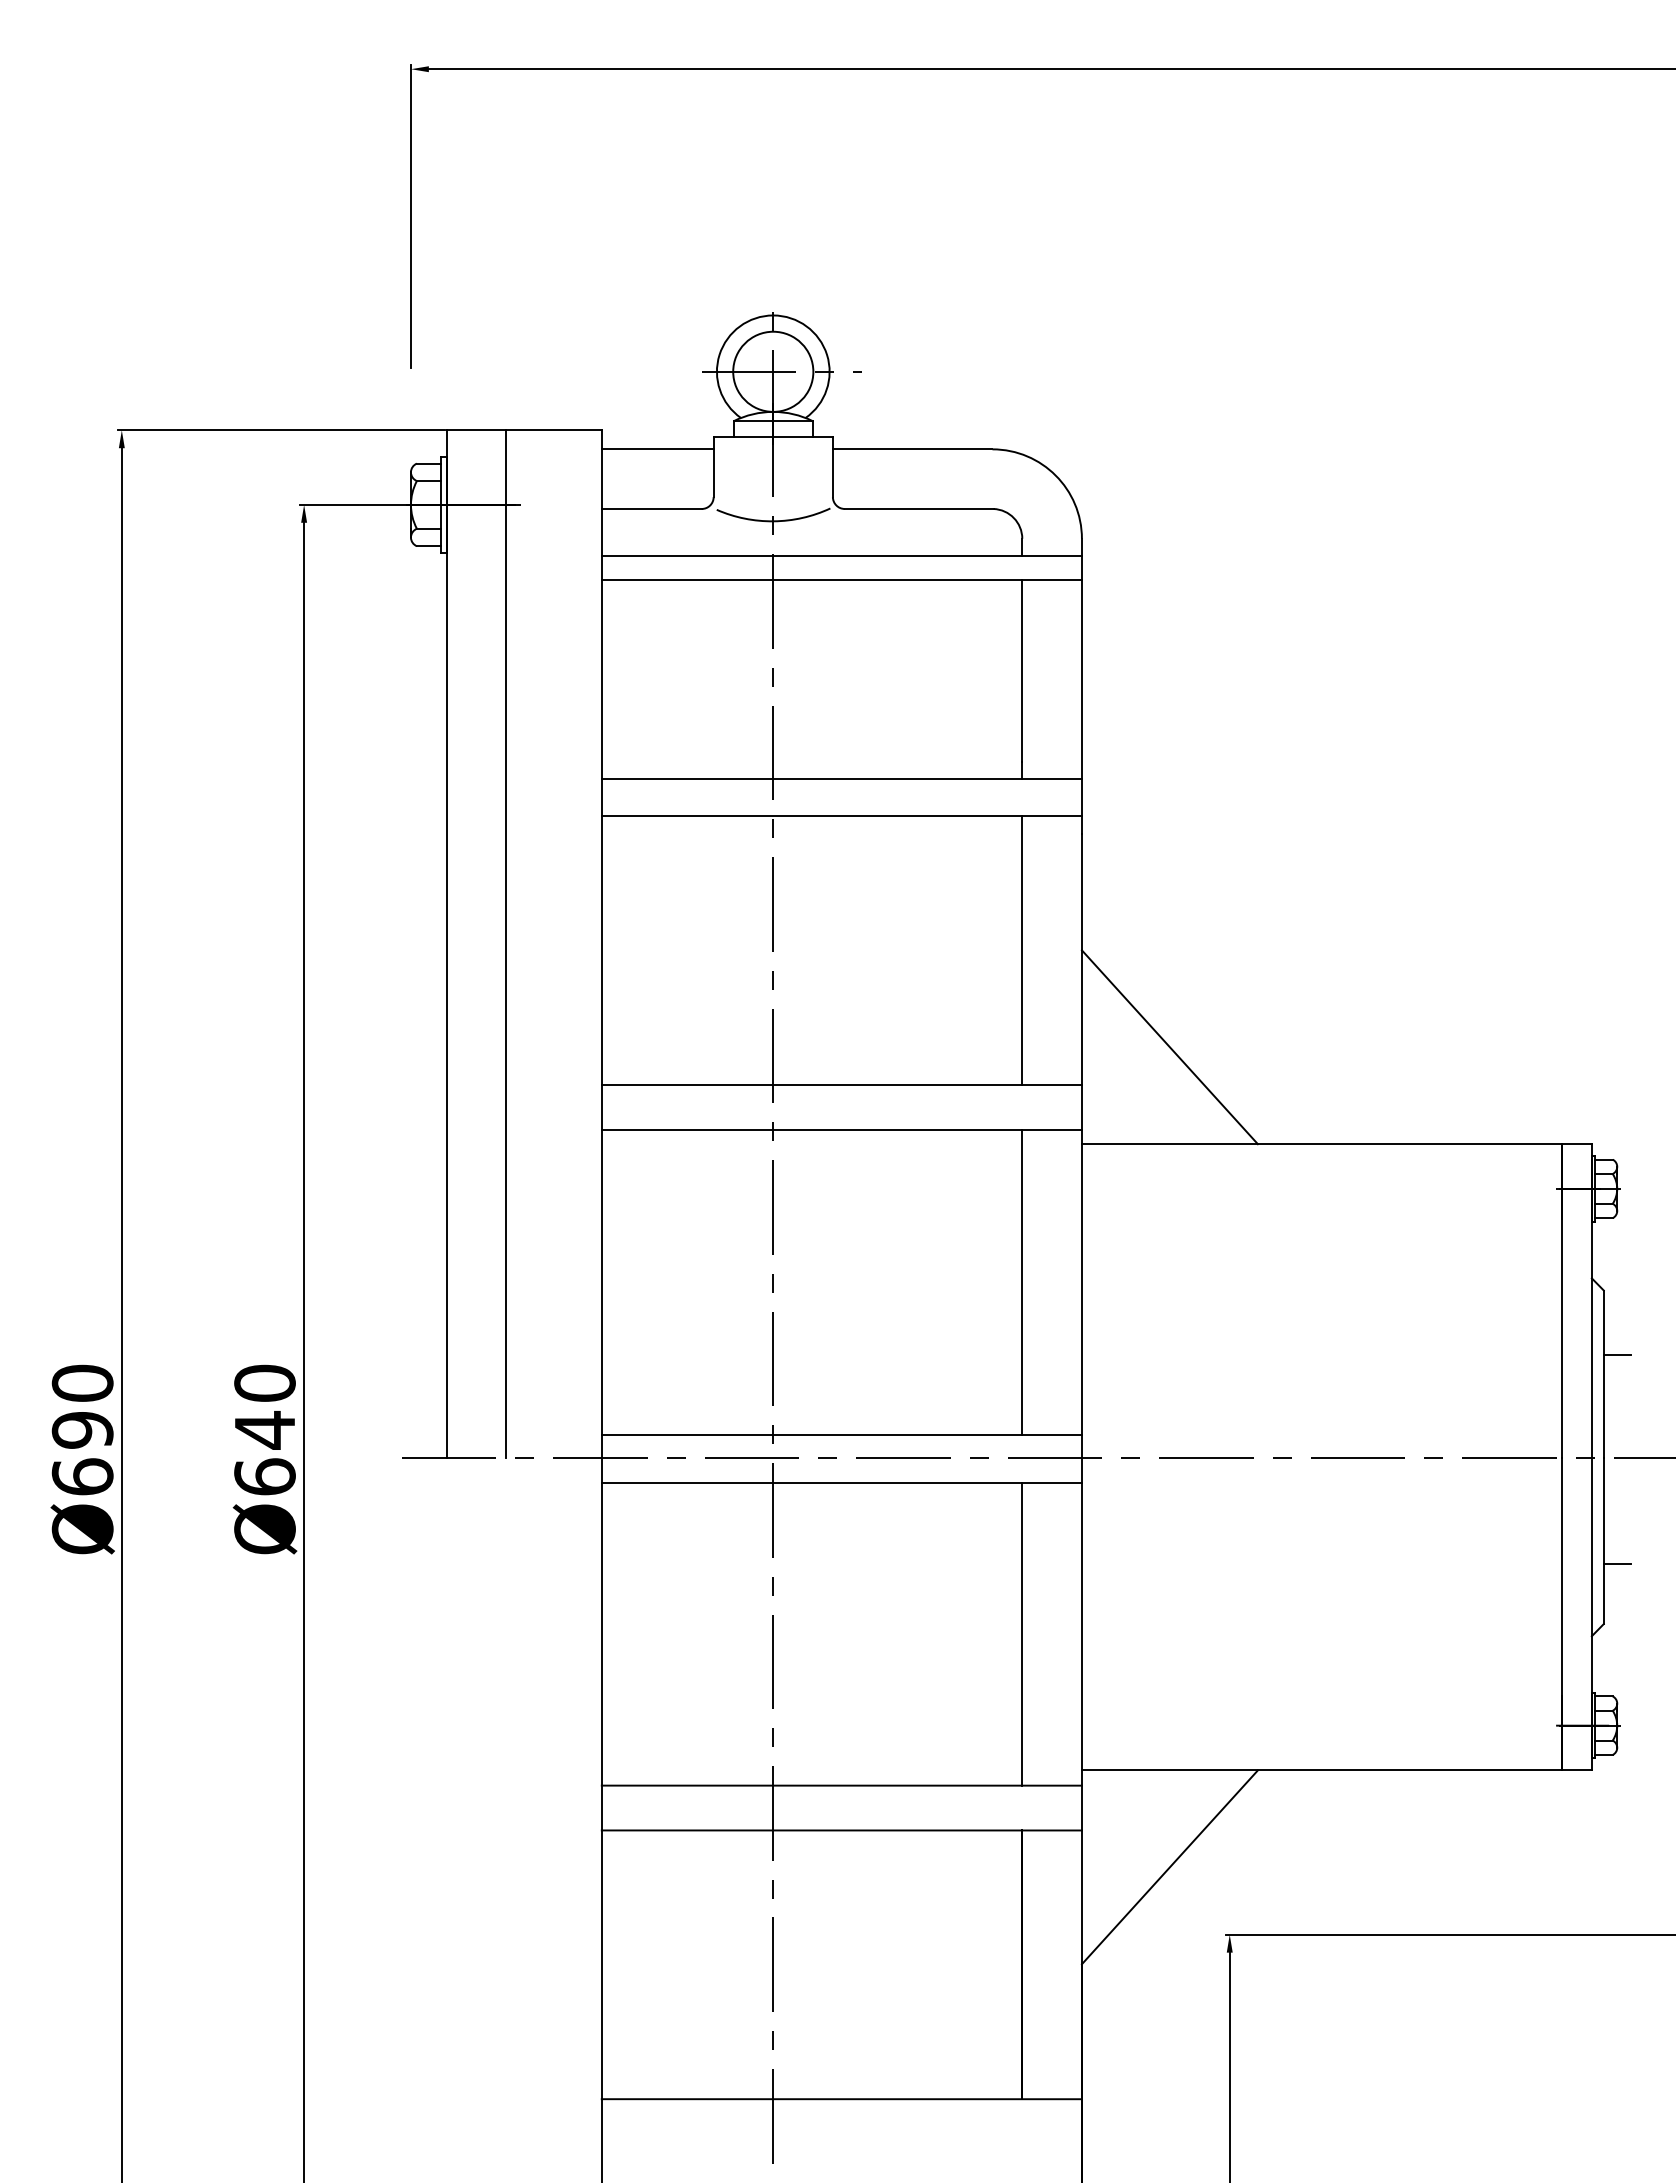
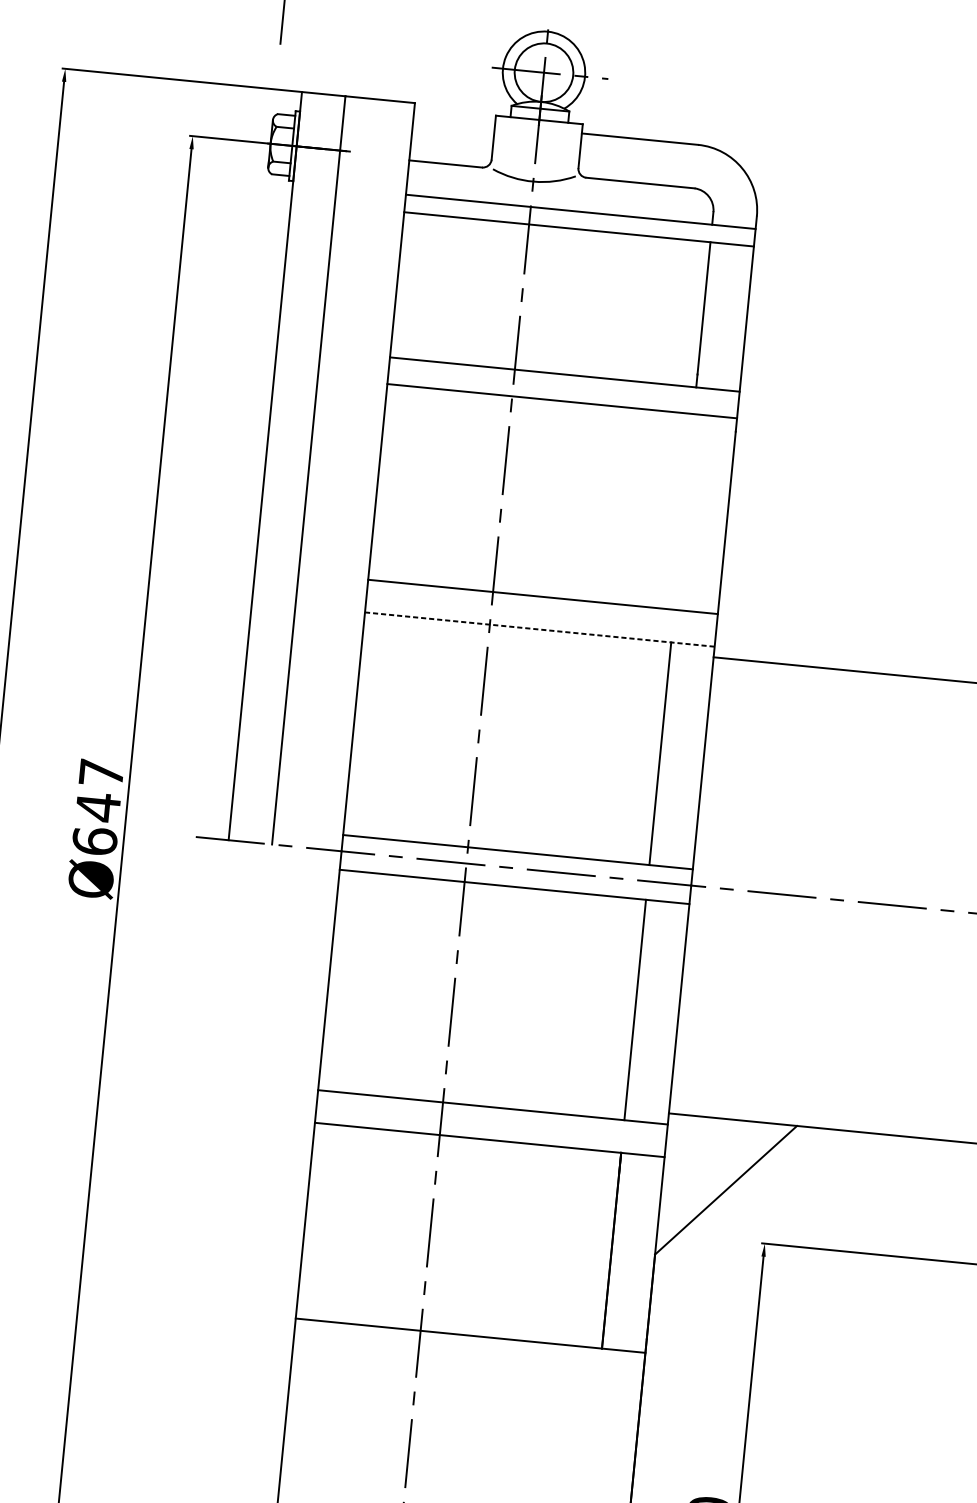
line: (657, 449) -> (454, 121), removed
line: (1022, 950) -> (684, 511), removed
line: (1169, 1047) -> (784, 593), removed
line: (842, 1129) -> (540, 629), solid -> dashed
text: (264, 1382) -> (101, 772), Ø640 -> Ø647

